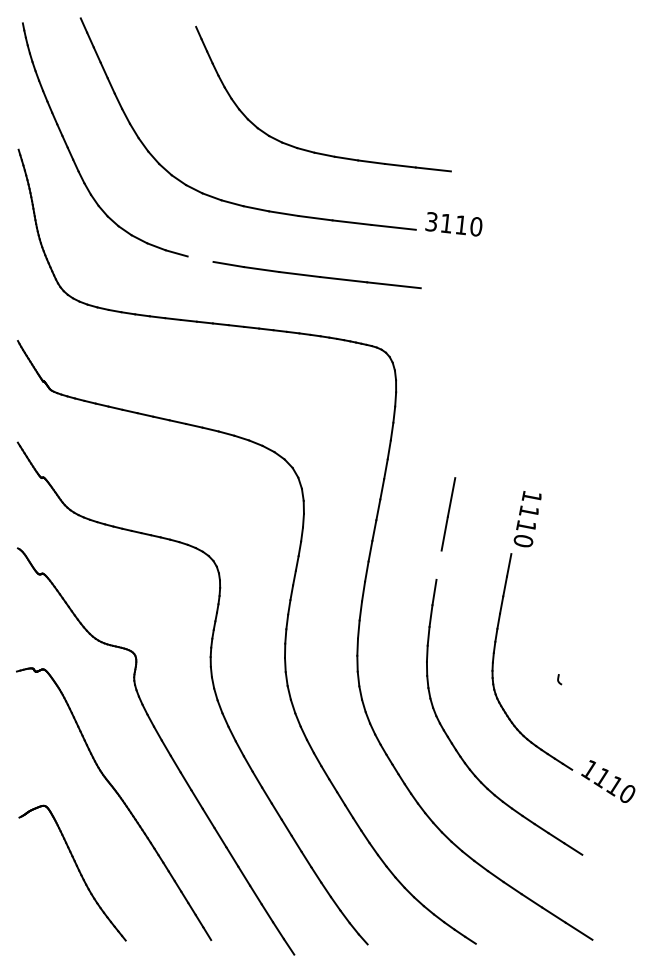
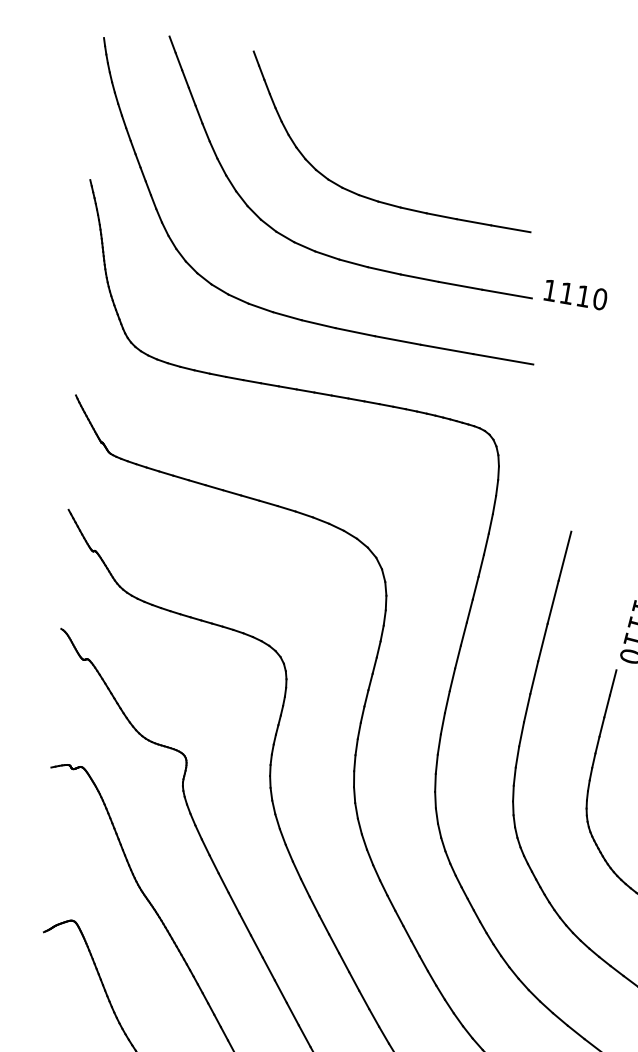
part: (307, 149) -> (370, 197), moved
text: (431, 221) -> (550, 290), 3110 -> 1110
line: (200, 258) -> (287, 315), added
line: (459, 456) -> (564, 556), added
line: (438, 564) -> (533, 676), added

